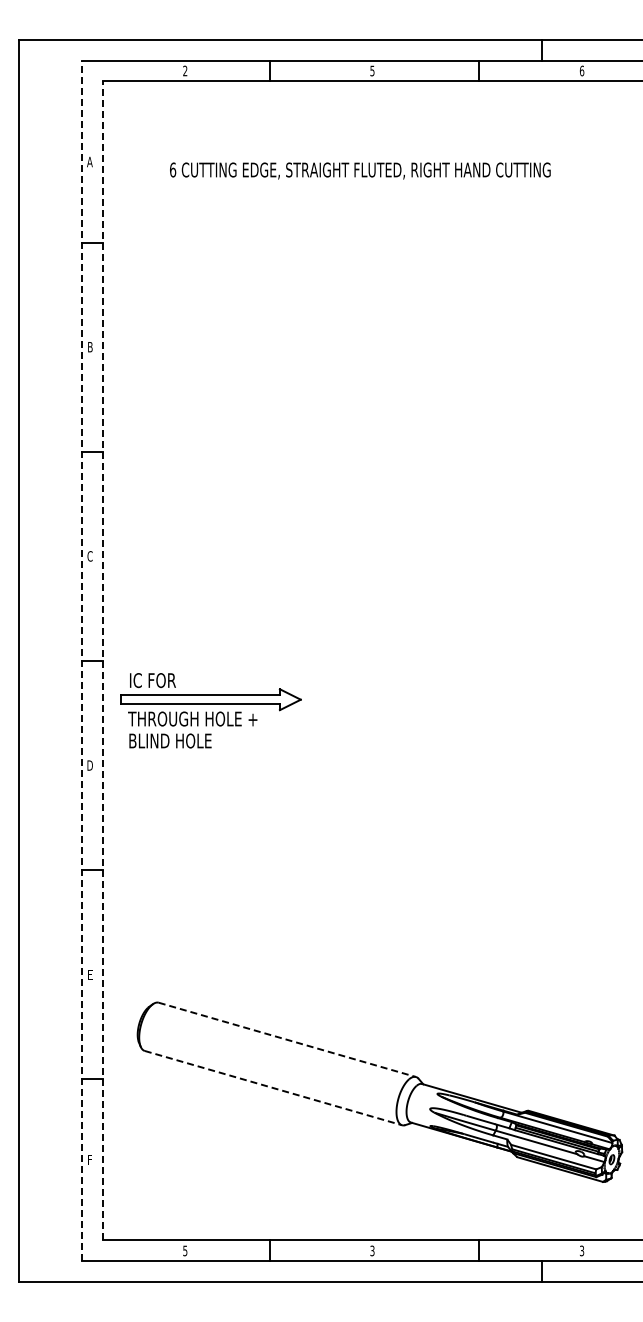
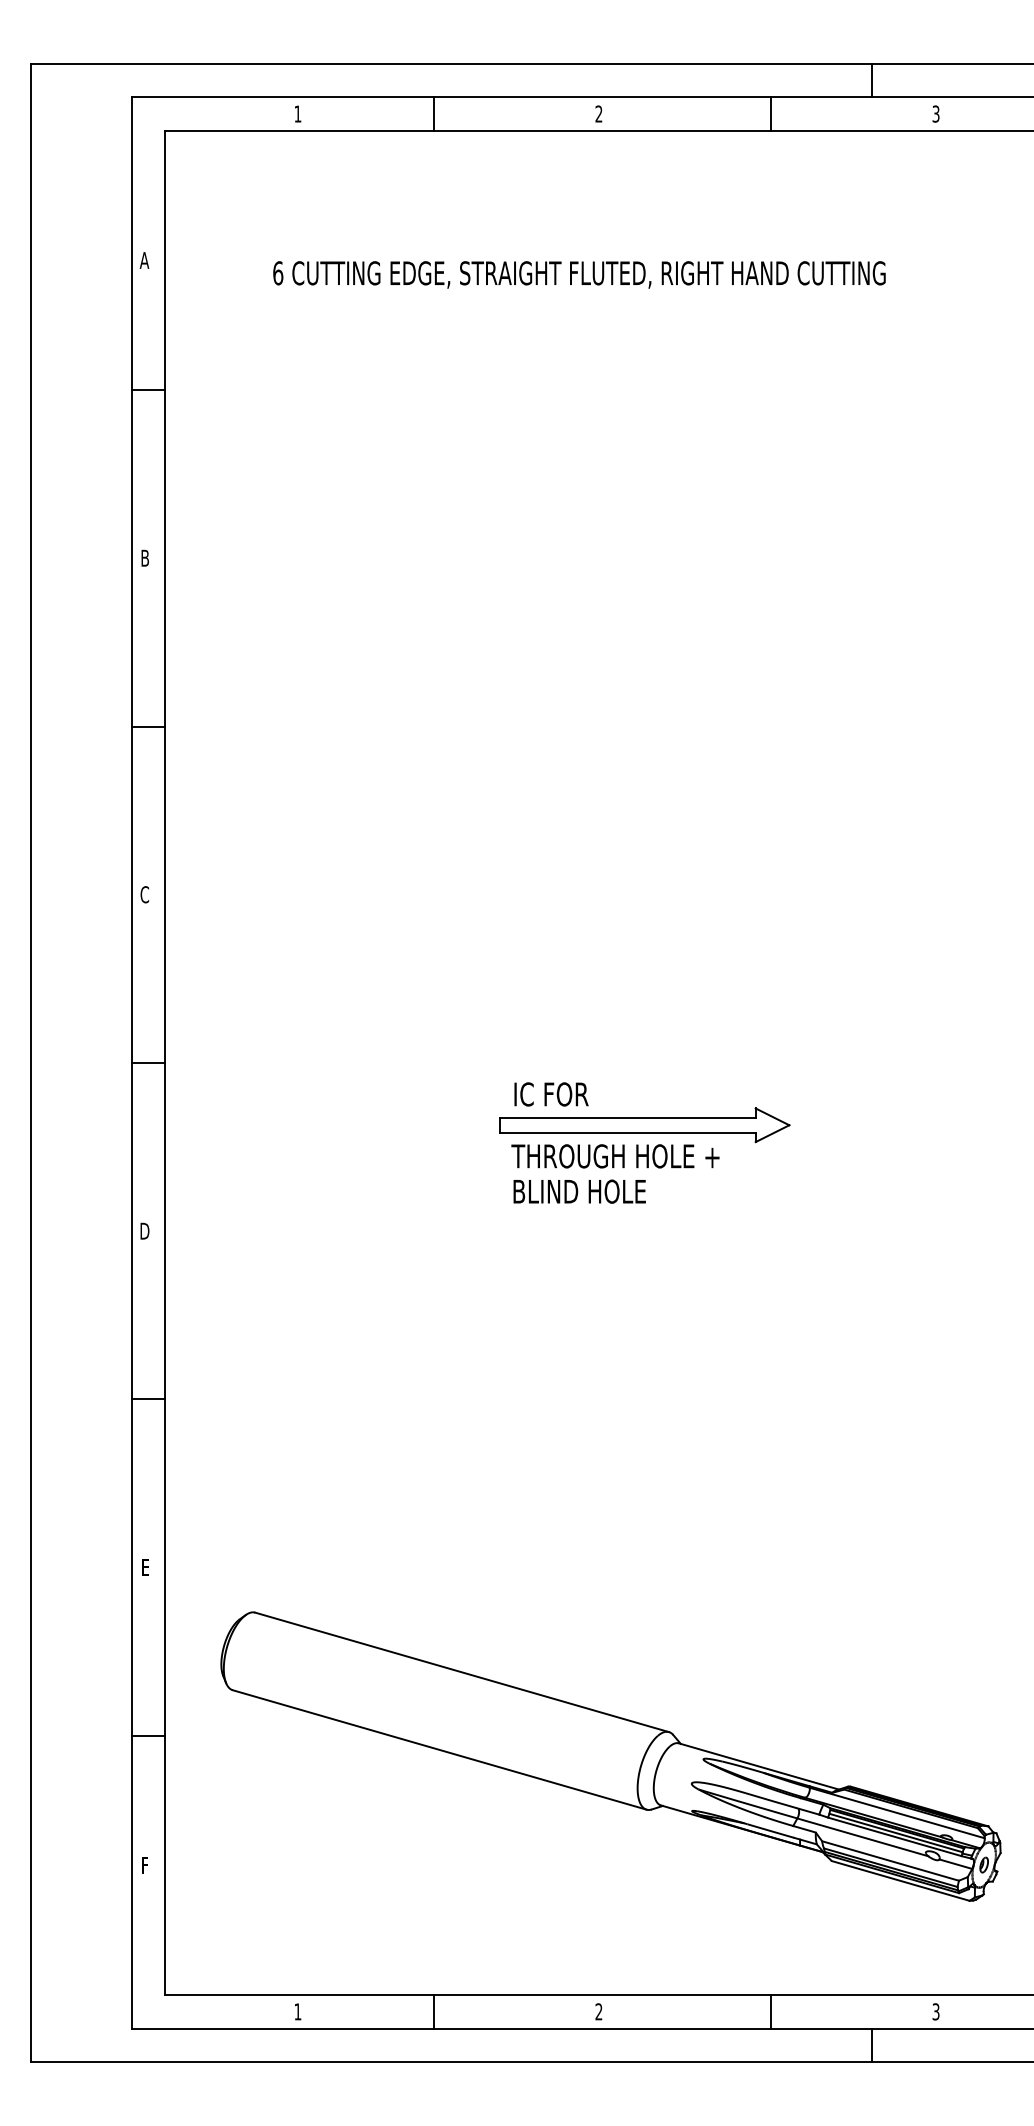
text: (185, 70) -> (298, 113), 2 -> 1
text: (372, 70) -> (599, 113), 5 -> 2
text: (581, 70) -> (935, 113), 6 -> 3
line: (81, 660) -> (130, 1062), dashed -> solid
line: (102, 660) -> (164, 1062), dashed -> solid
part: (210, 710) -> (644, 1142), moved
line: (287, 1039) -> (462, 1671), dashed -> solid
line: (273, 1088) -> (439, 1750), dashed -> solid
text: (185, 1250) -> (298, 2011), 5 -> 1
text: (372, 1251) -> (599, 2012), 3 -> 2

